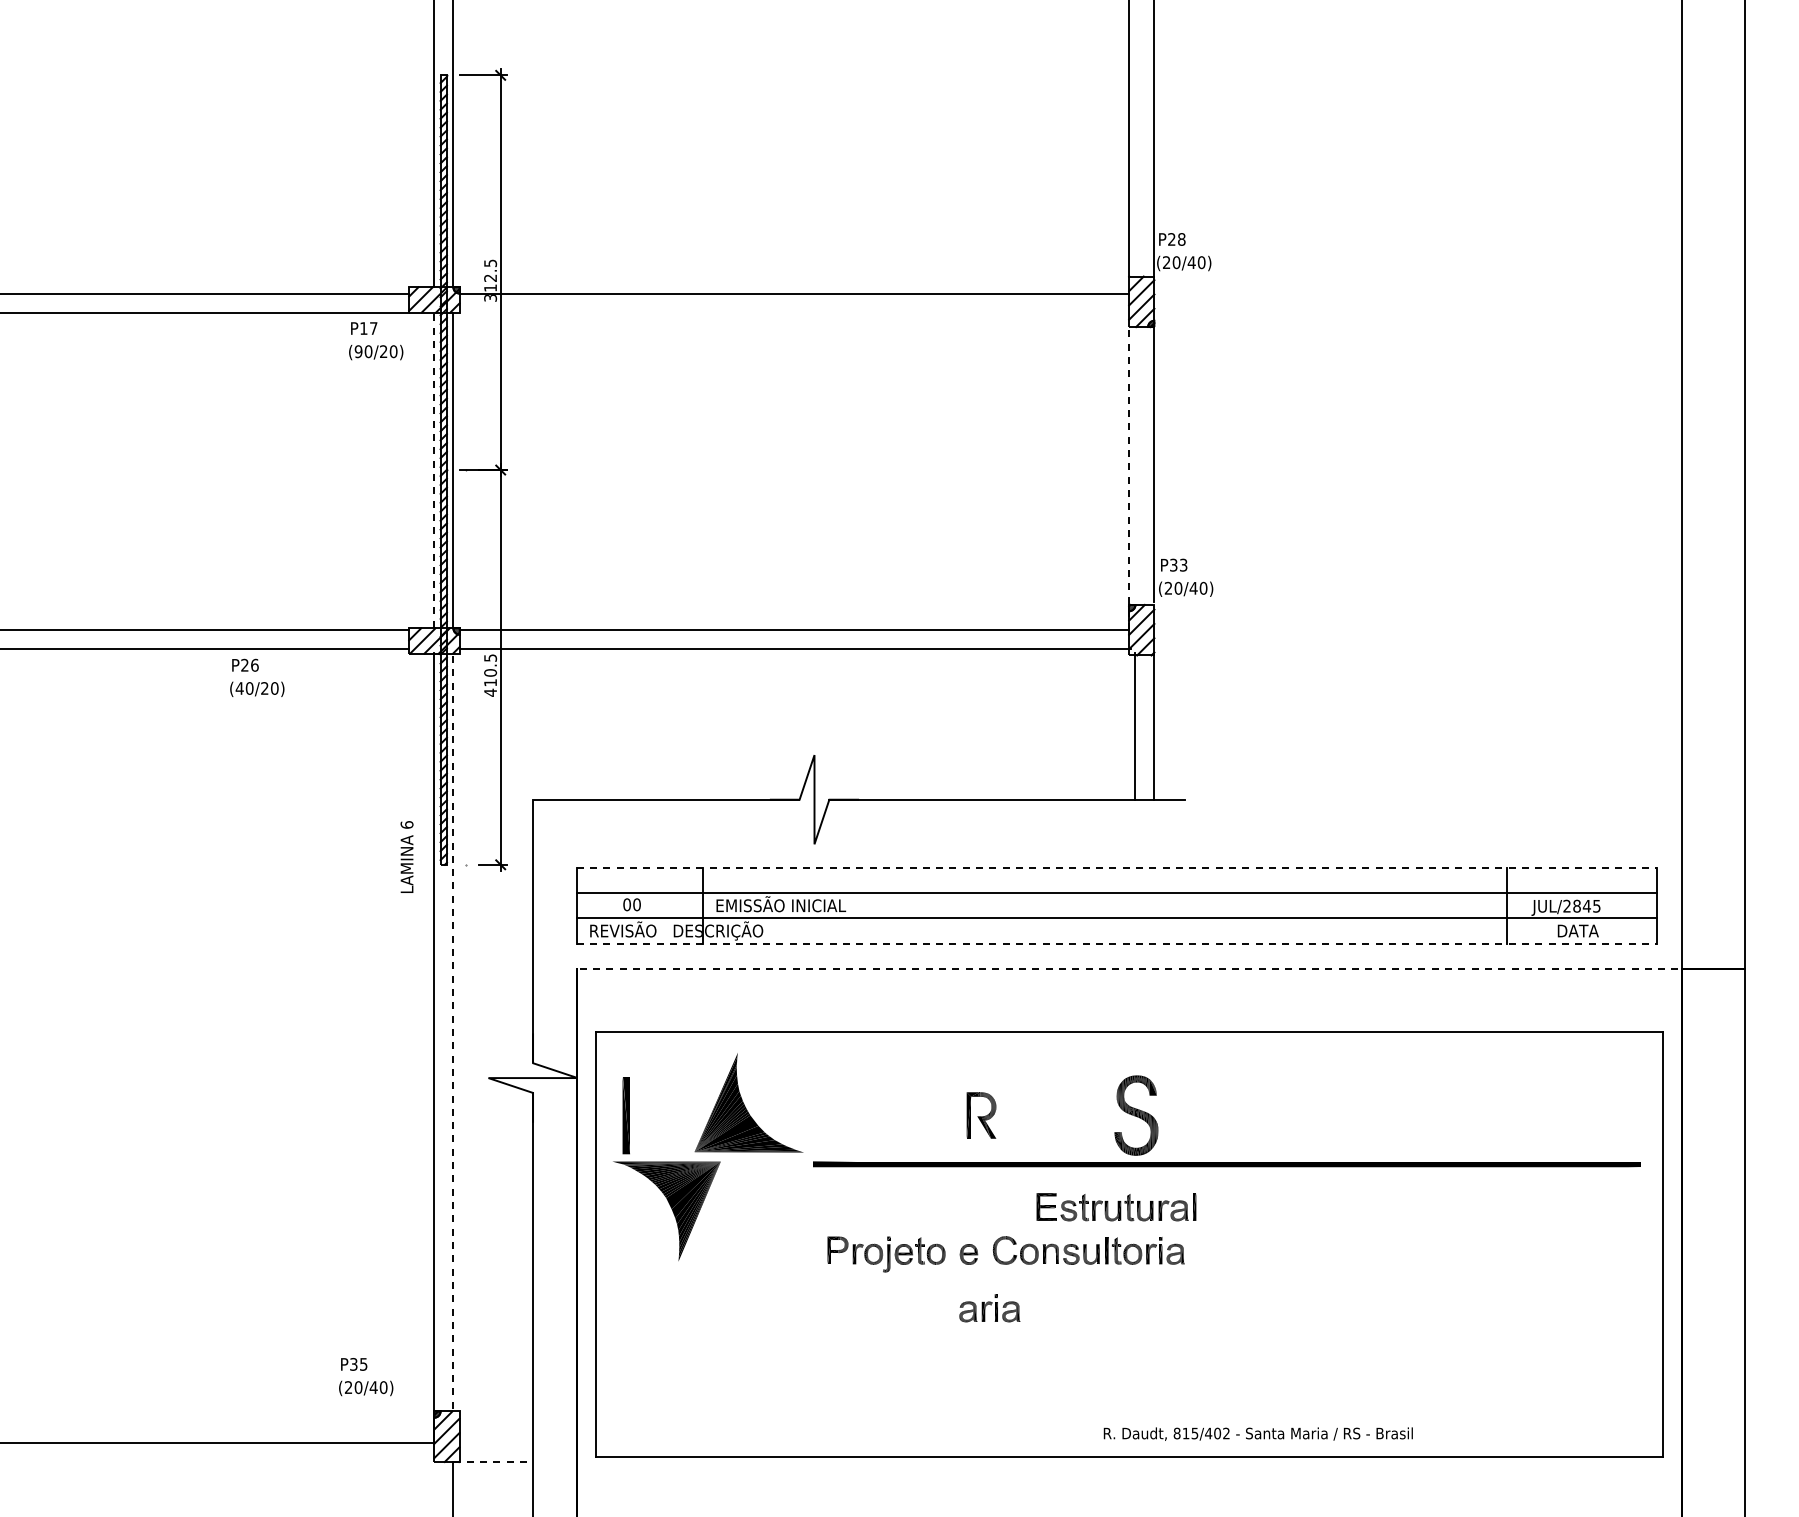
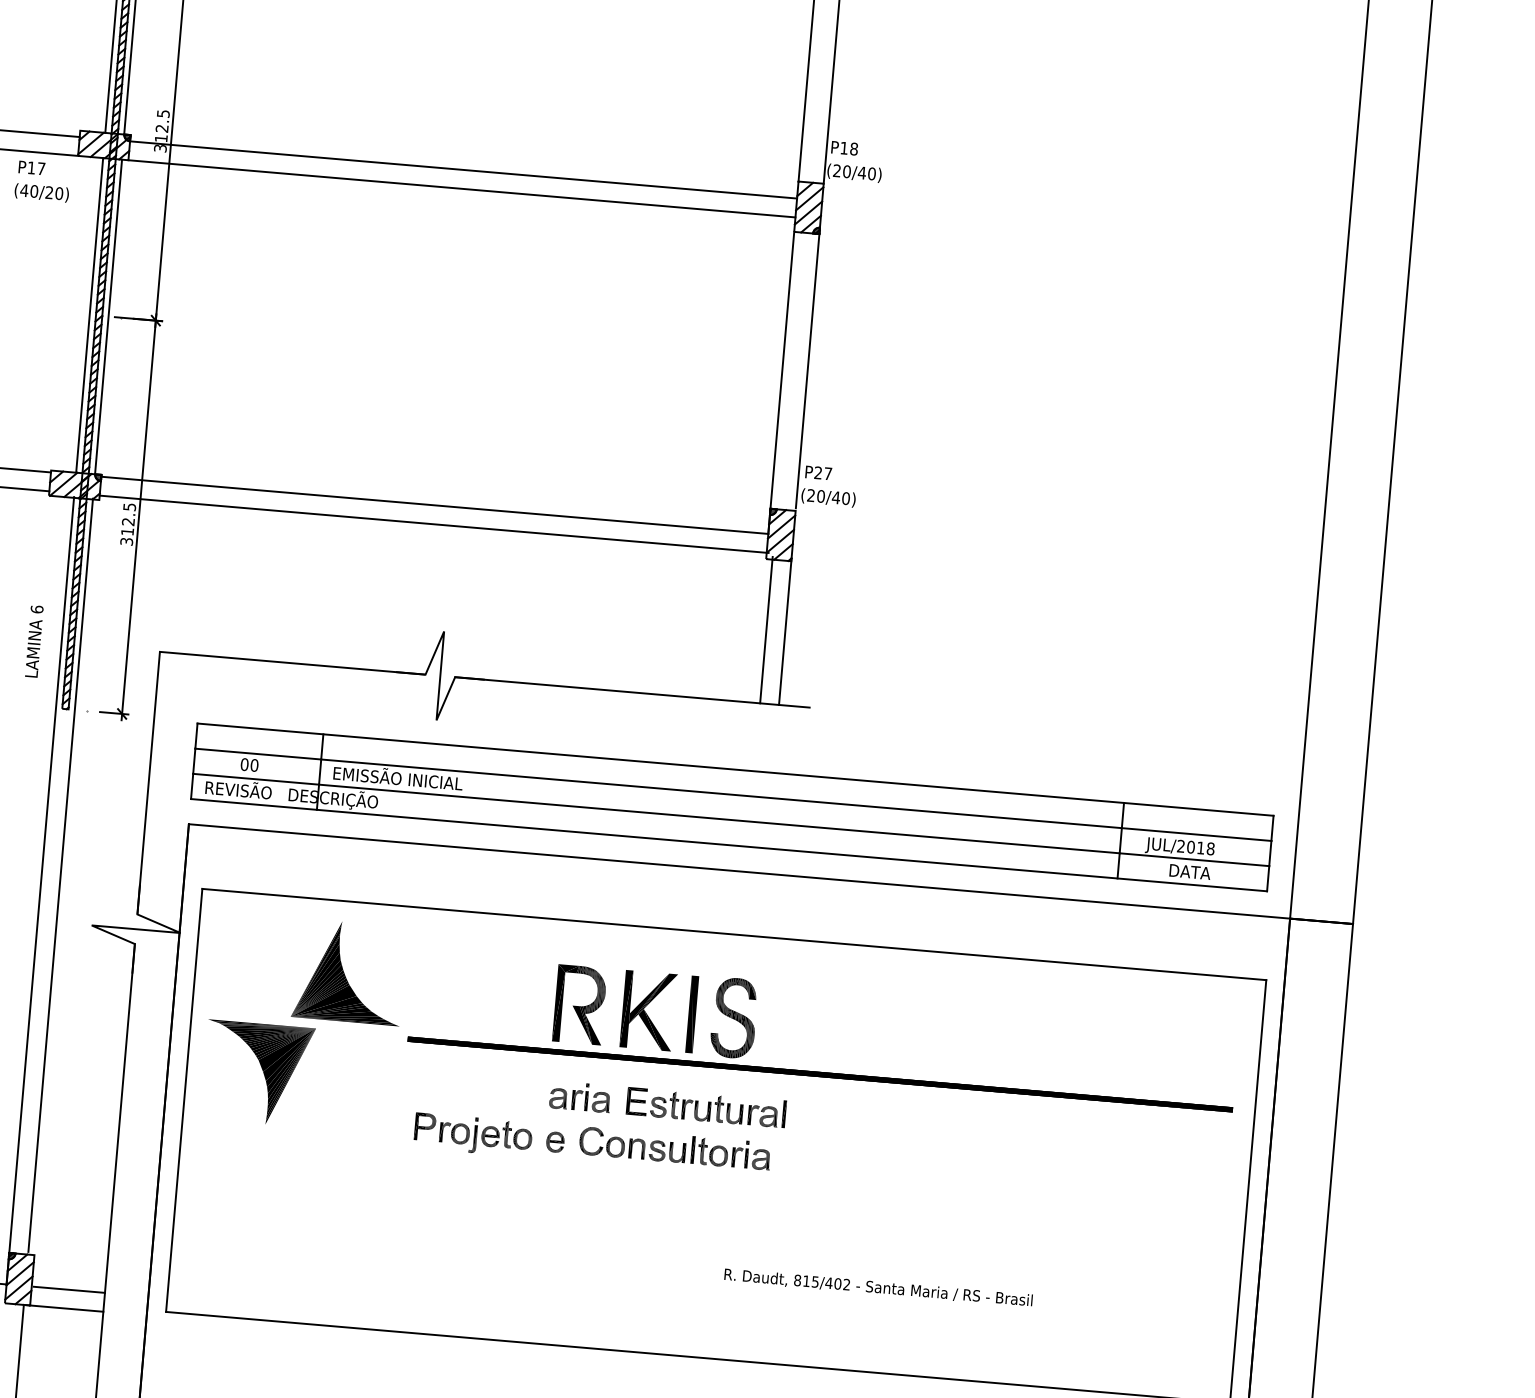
text: (1171, 239) -> (843, 148), P28 -> P18
line: (794, 312) -> (462, 188), added
text: (358, 351) -> (24, 190), (90/20) -> (40/20)
line: (434, 469) -> (89, 314), dashed -> solid
line: (1129, 478) -> (781, 382), dashed -> solid
text: (1178, 564) -> (823, 472), P33 -> P27
text: (490, 682) -> (127, 531), 410.5 -> 312.5
text: (406, 856) -> (33, 640), moved
line: (1116, 867) -> (735, 769), dashed -> solid
text: (1586, 905) -> (1200, 847), JUL/2845 -> JUL/2018
line: (1116, 943) -> (728, 844), dashed -> solid
line: (1160, 968) -> (770, 873), dashed -> solid
line: (453, 1030) -> (60, 875), dashed -> solid
part: (625, 1115) -> (691, 1014), moved
part: (981, 1115) -> (579, 1004), size x1.67
part: (1050, 1115) -> (648, 1010), added
part: (989, 1308) -> (579, 1097), moved
text: (1257, 1433) -> (877, 1287), moved
line: (497, 1443) -> (69, 1290), added
line: (493, 1461) -> (63, 1307), dashed -> solid

